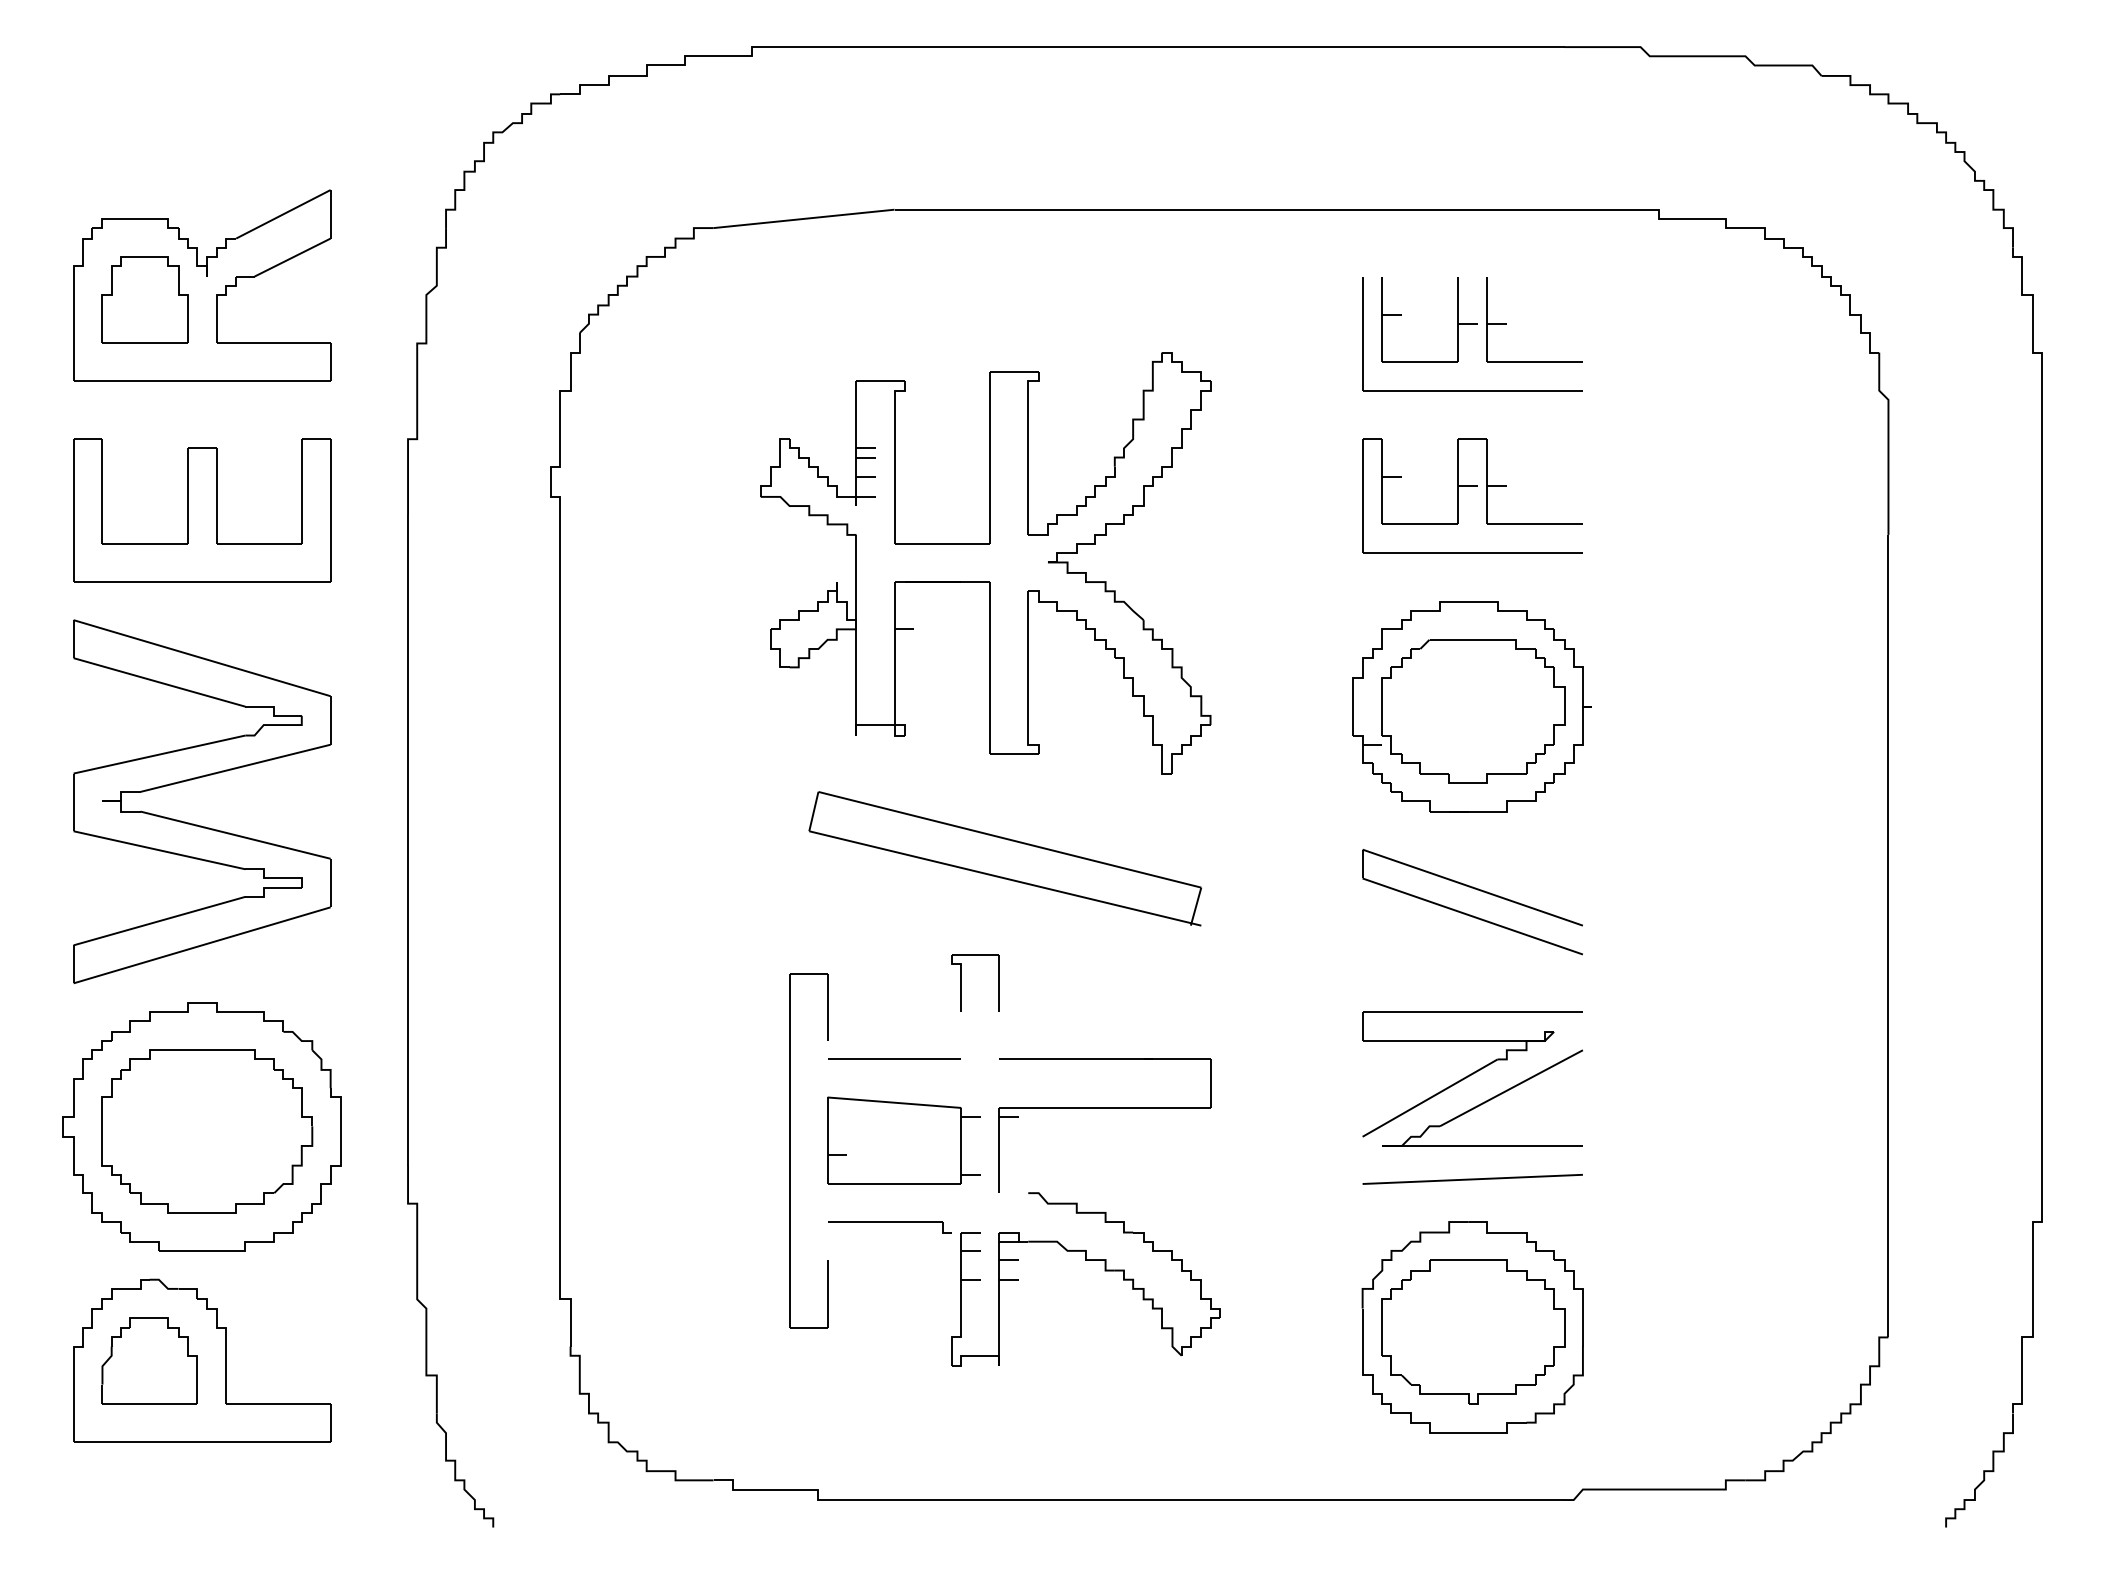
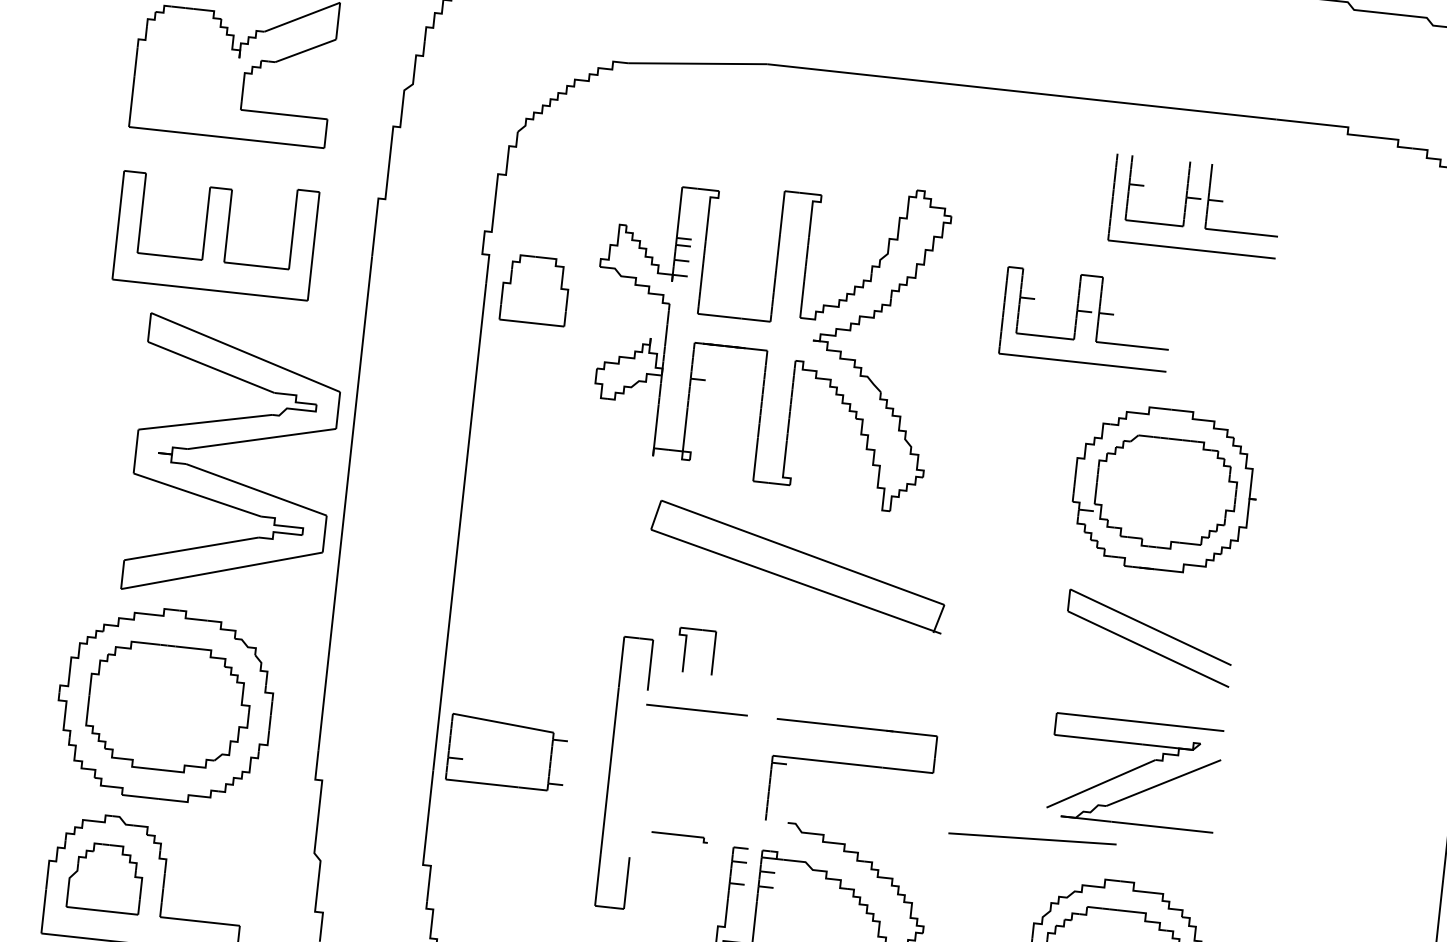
part: (144, 299) -> (535, 289), moved
part: (1472, 486) -> (1087, 311), moved
part: (985, 563) -> (765, 336), moved
part: (195, 779) -> (230, 444), moved
part: (961, 982) -> (685, 649), moved
part: (903, 1140) -> (507, 752), moved
line: (1472, 1179) -> (1032, 838), moved
part: (889, 1227) -> (679, 837), size x0.6

